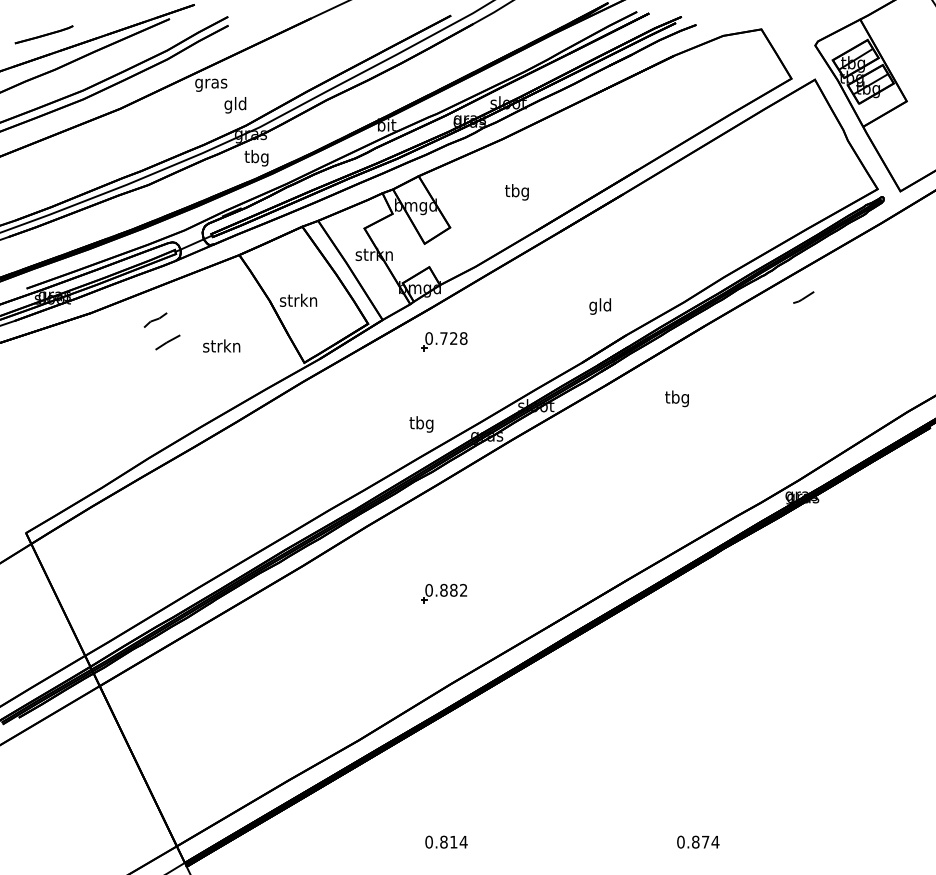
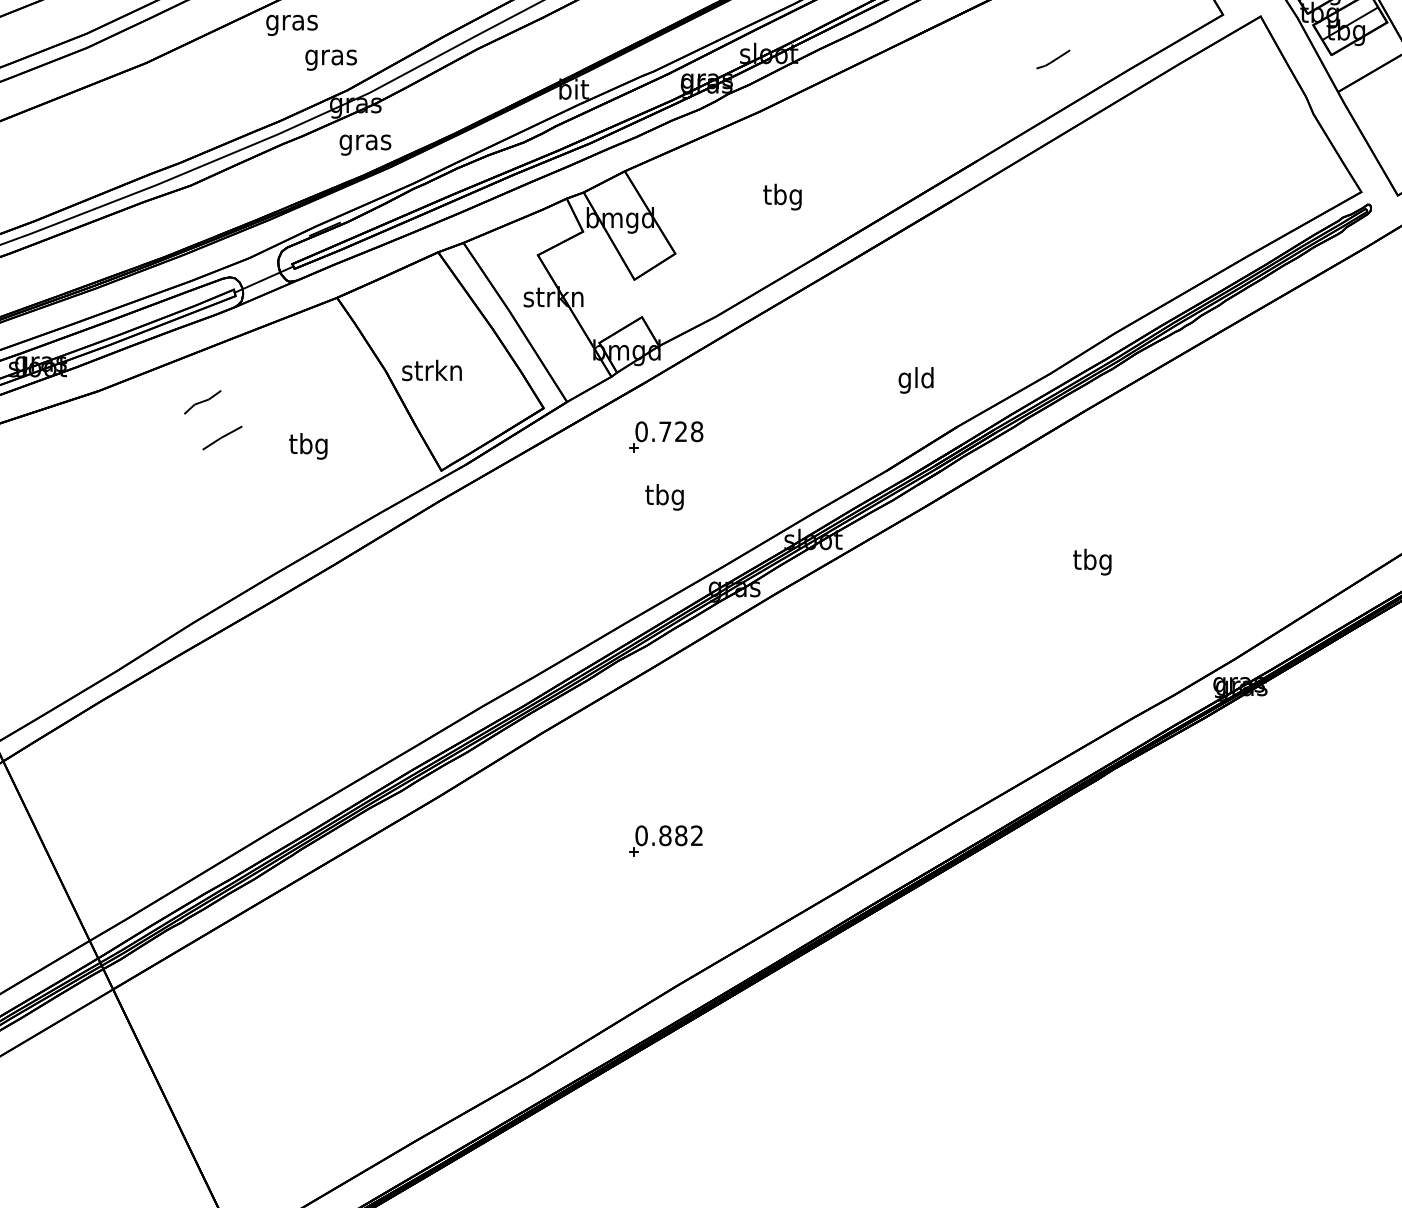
text: (235, 105) -> (330, 57), gld -> gras
text: (257, 157) -> (366, 141), tbg -> gras
line: (803, 297) -> (1052, 59), moved
text: (221, 347) -> (308, 446), strkn -> tbg
text: (676, 398) -> (1091, 561), moved
text: (421, 424) -> (664, 497), moved

